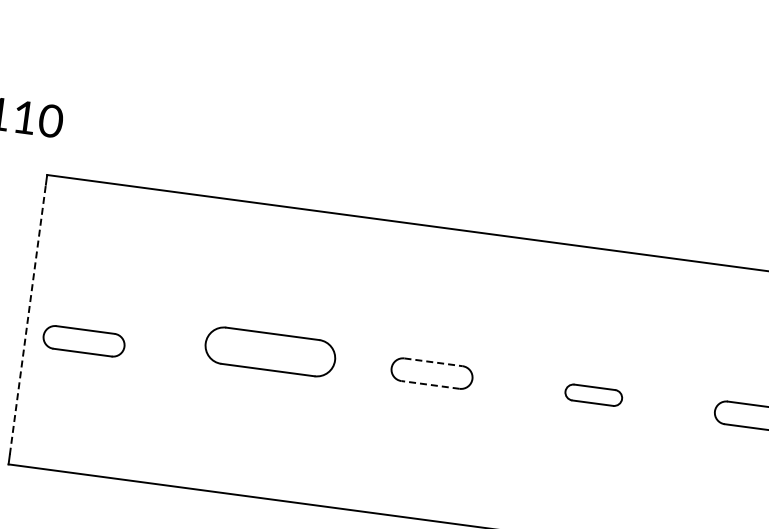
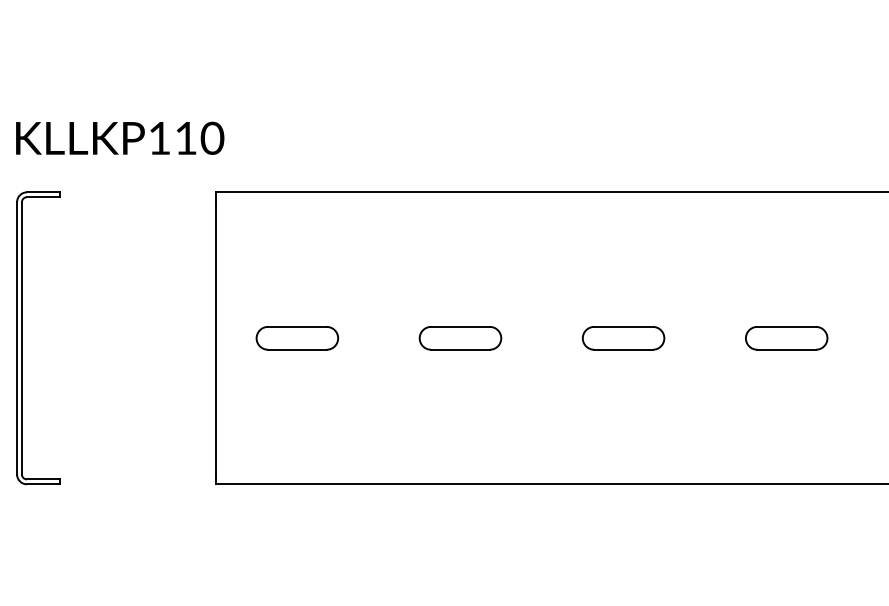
line: (27, 318) -> (215, 337), dashed -> solid
part: (84, 341) -> (297, 338), moved
part: (270, 352) -> (460, 338), size x0.62
line: (434, 362) -> (624, 326), dashed -> solid
line: (430, 384) -> (623, 349), dashed -> solid
part: (593, 395) -> (786, 338), size x1.43

